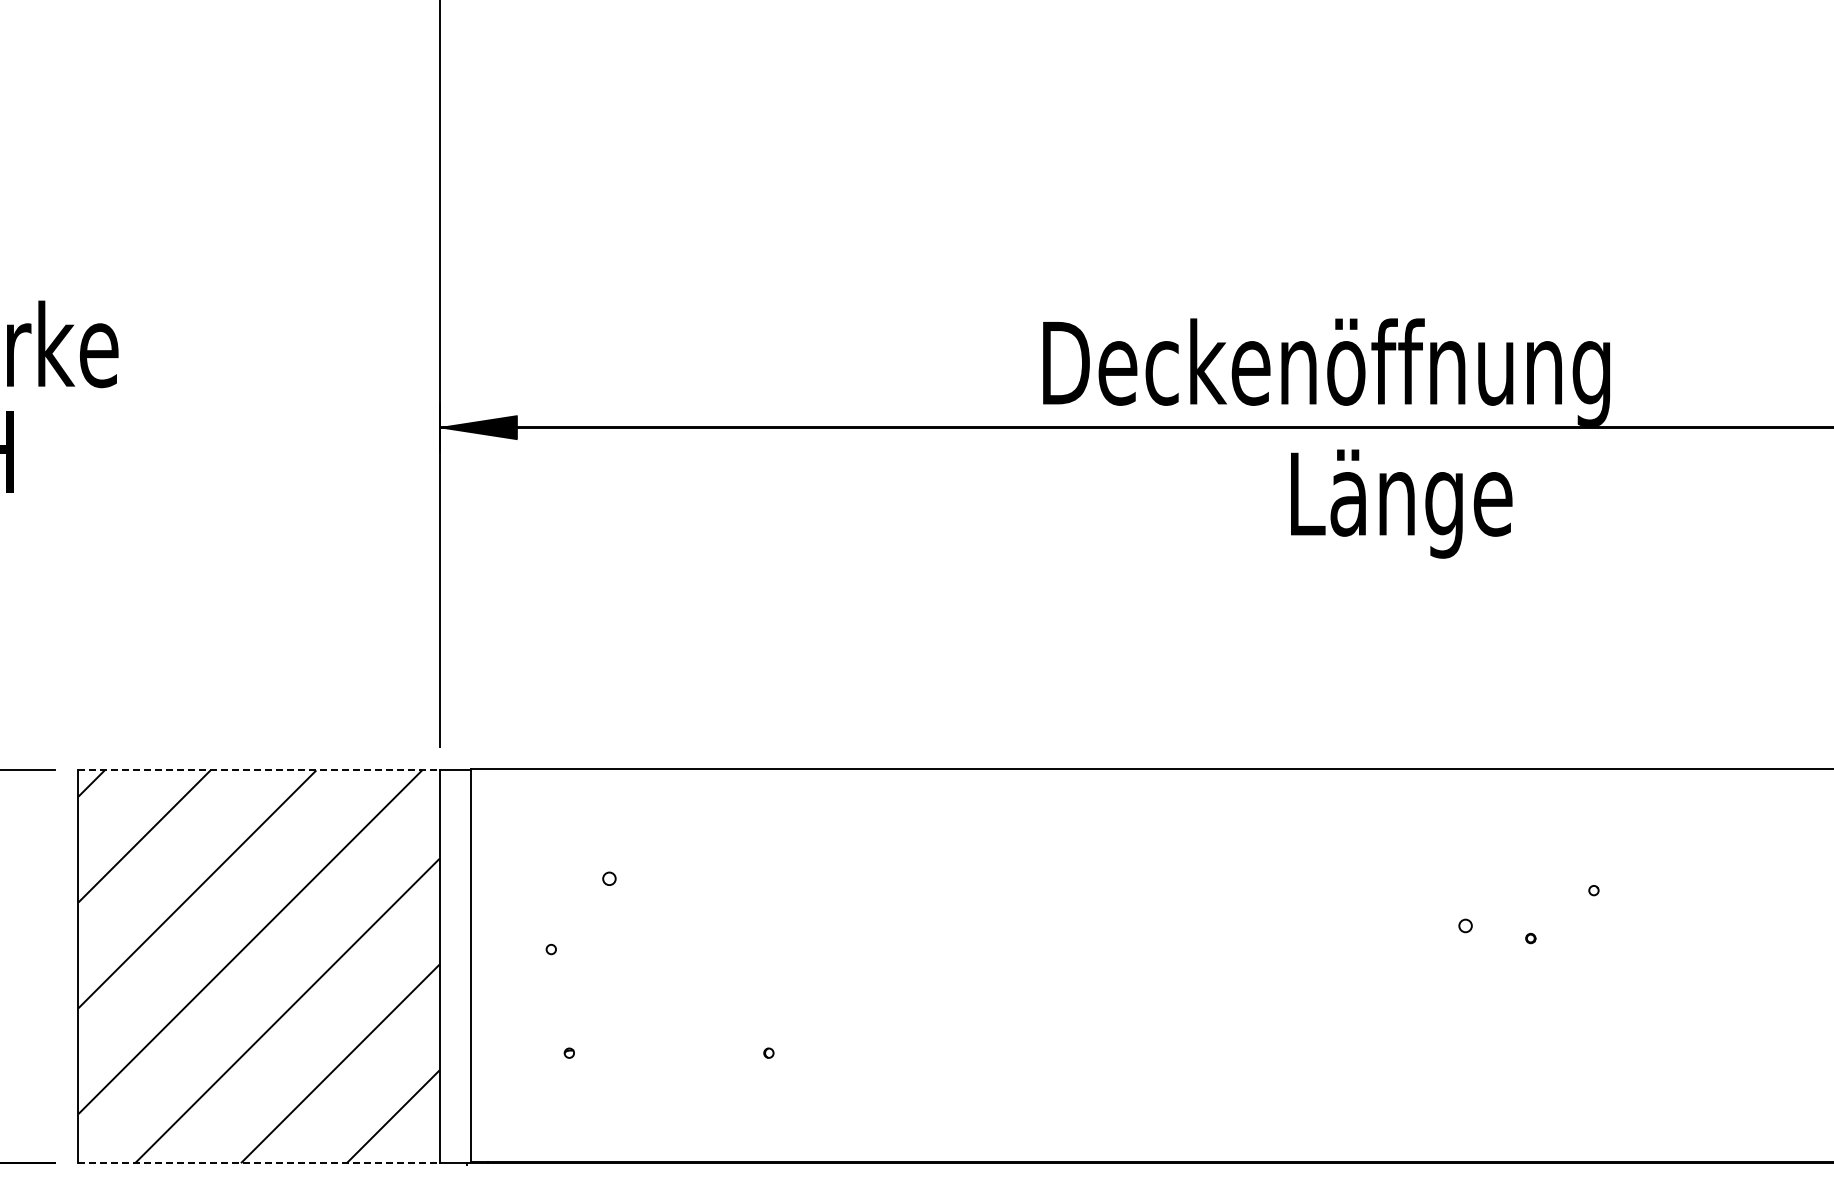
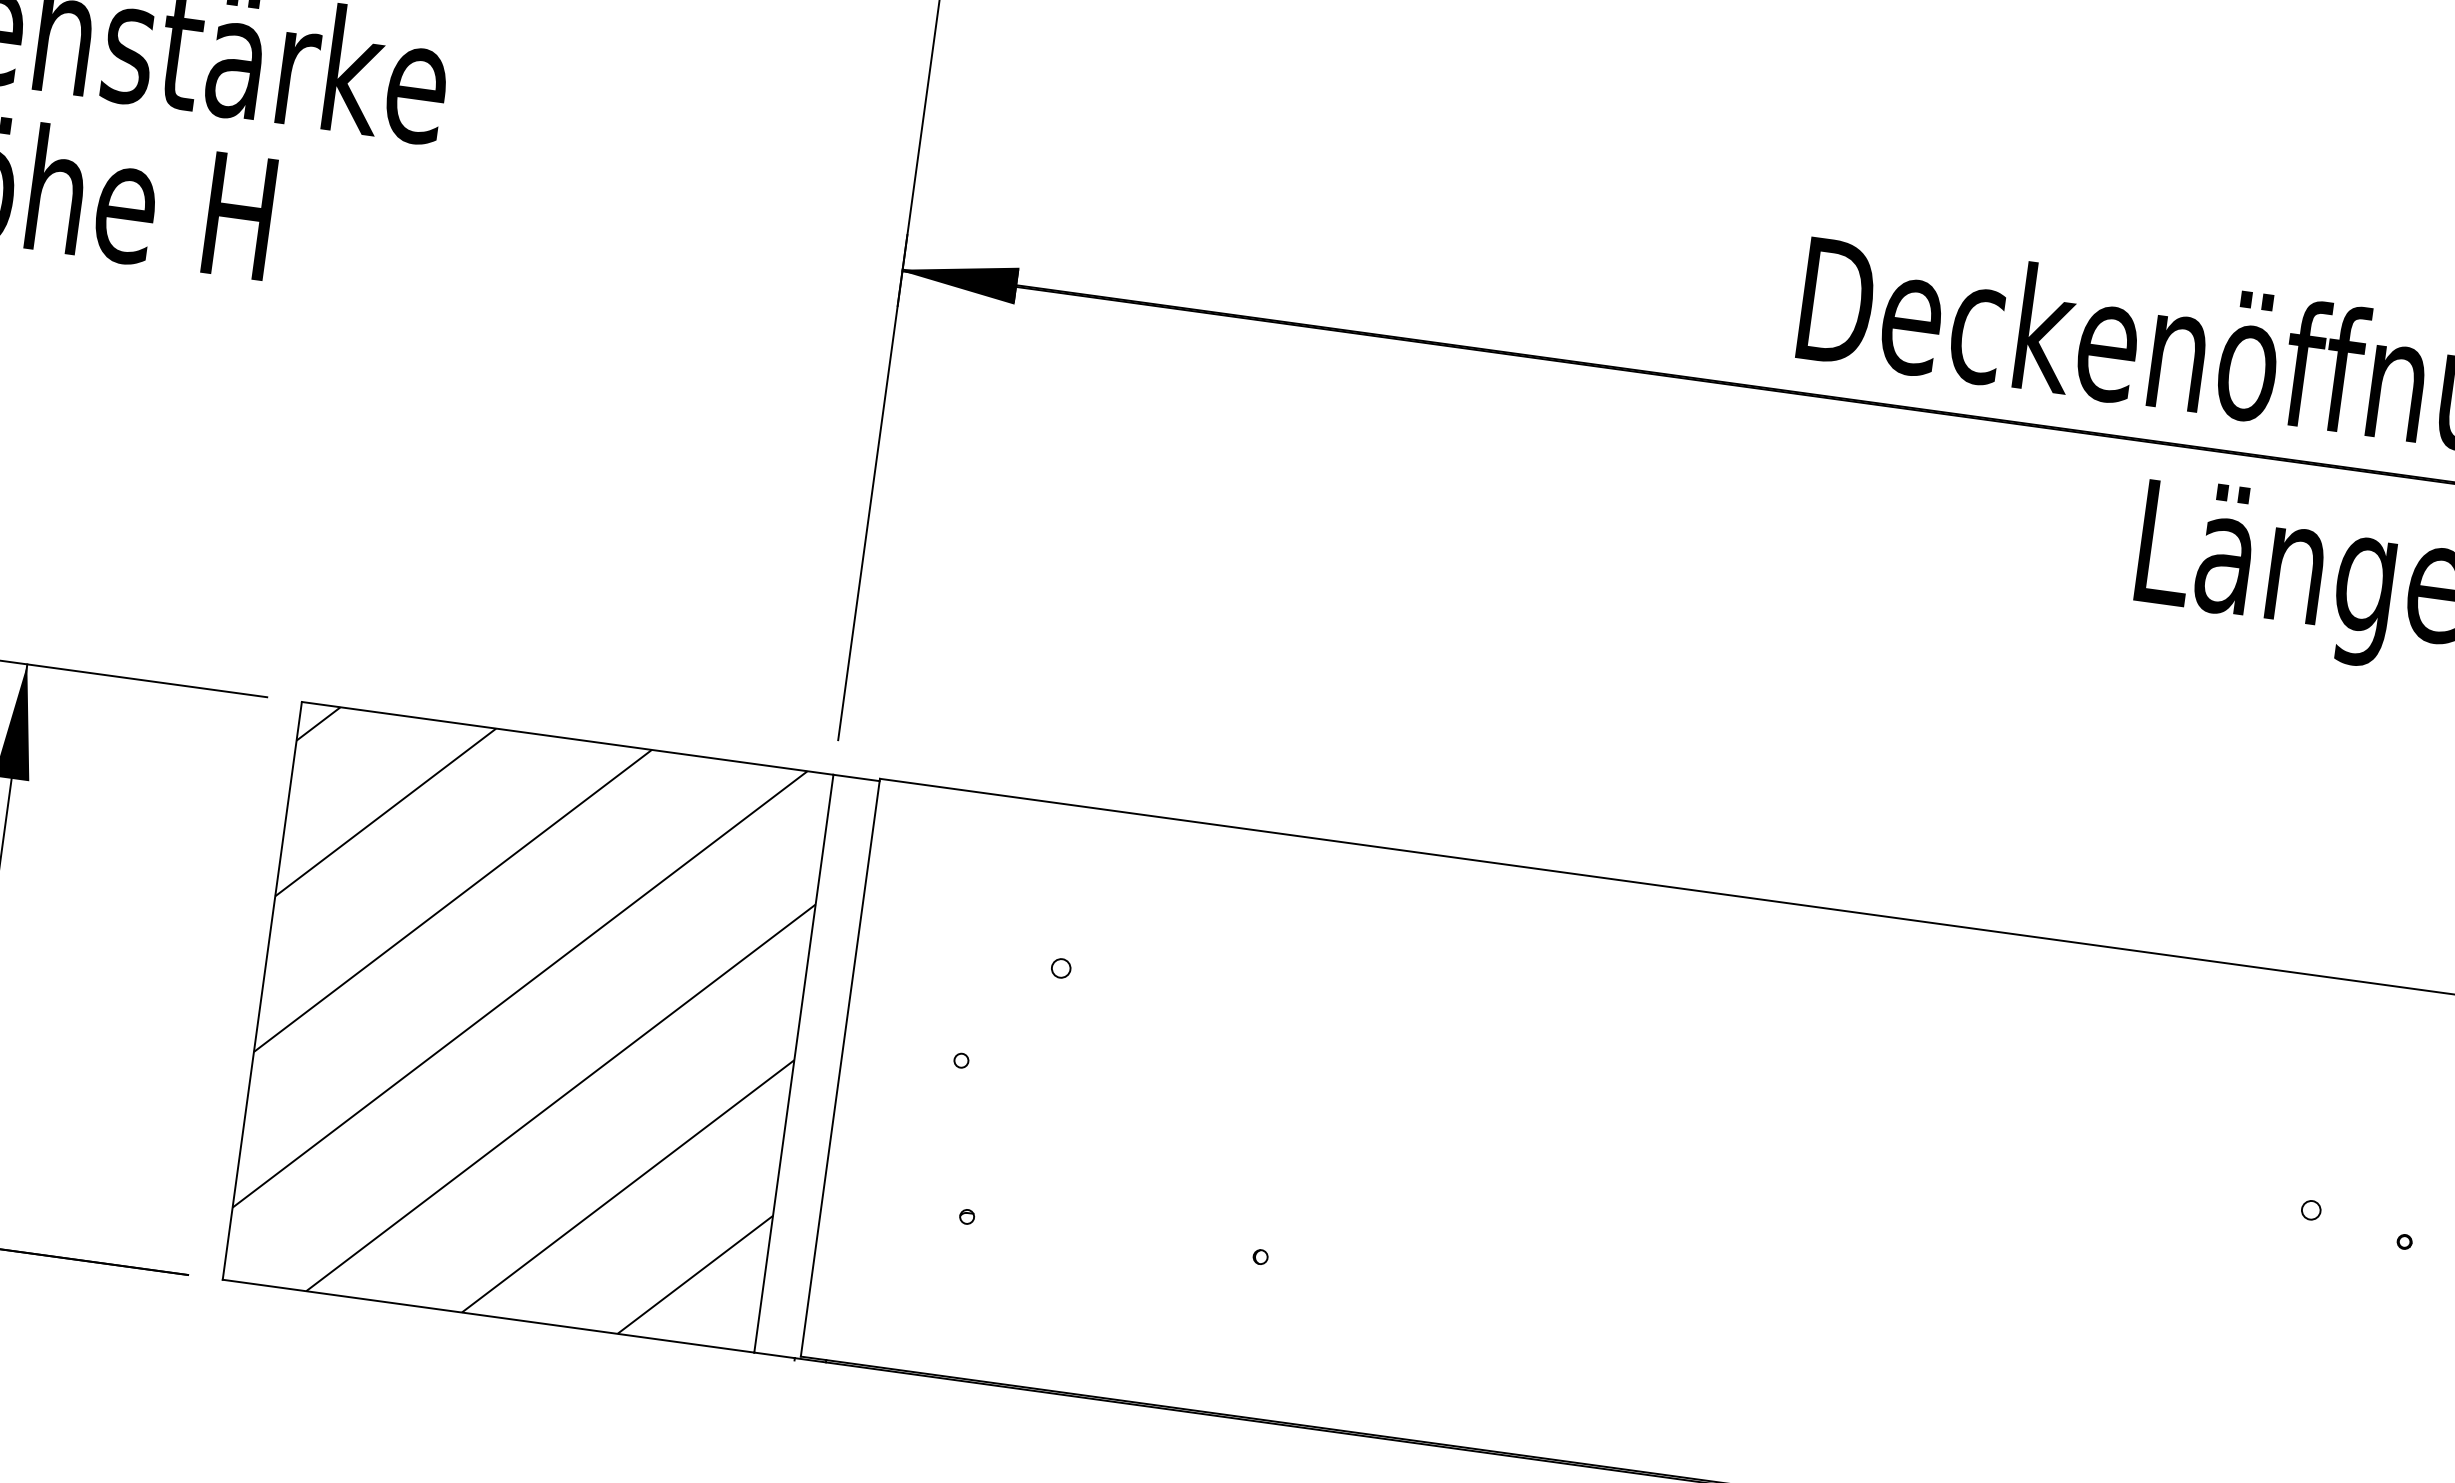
line: (259, 770) -> (568, 738), dashed -> solid
line: (259, 1163) -> (489, 1316), dashed -> solid

